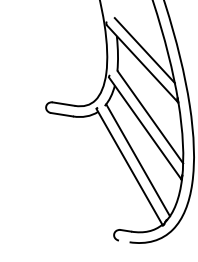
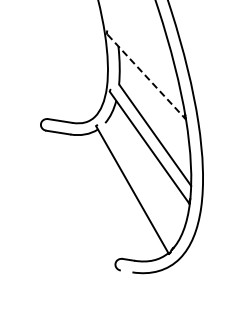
line: (145, 49) -> (149, 61), removed
line: (142, 64) -> (146, 77), solid -> dashed
line: (137, 160) -> (141, 182), removed

